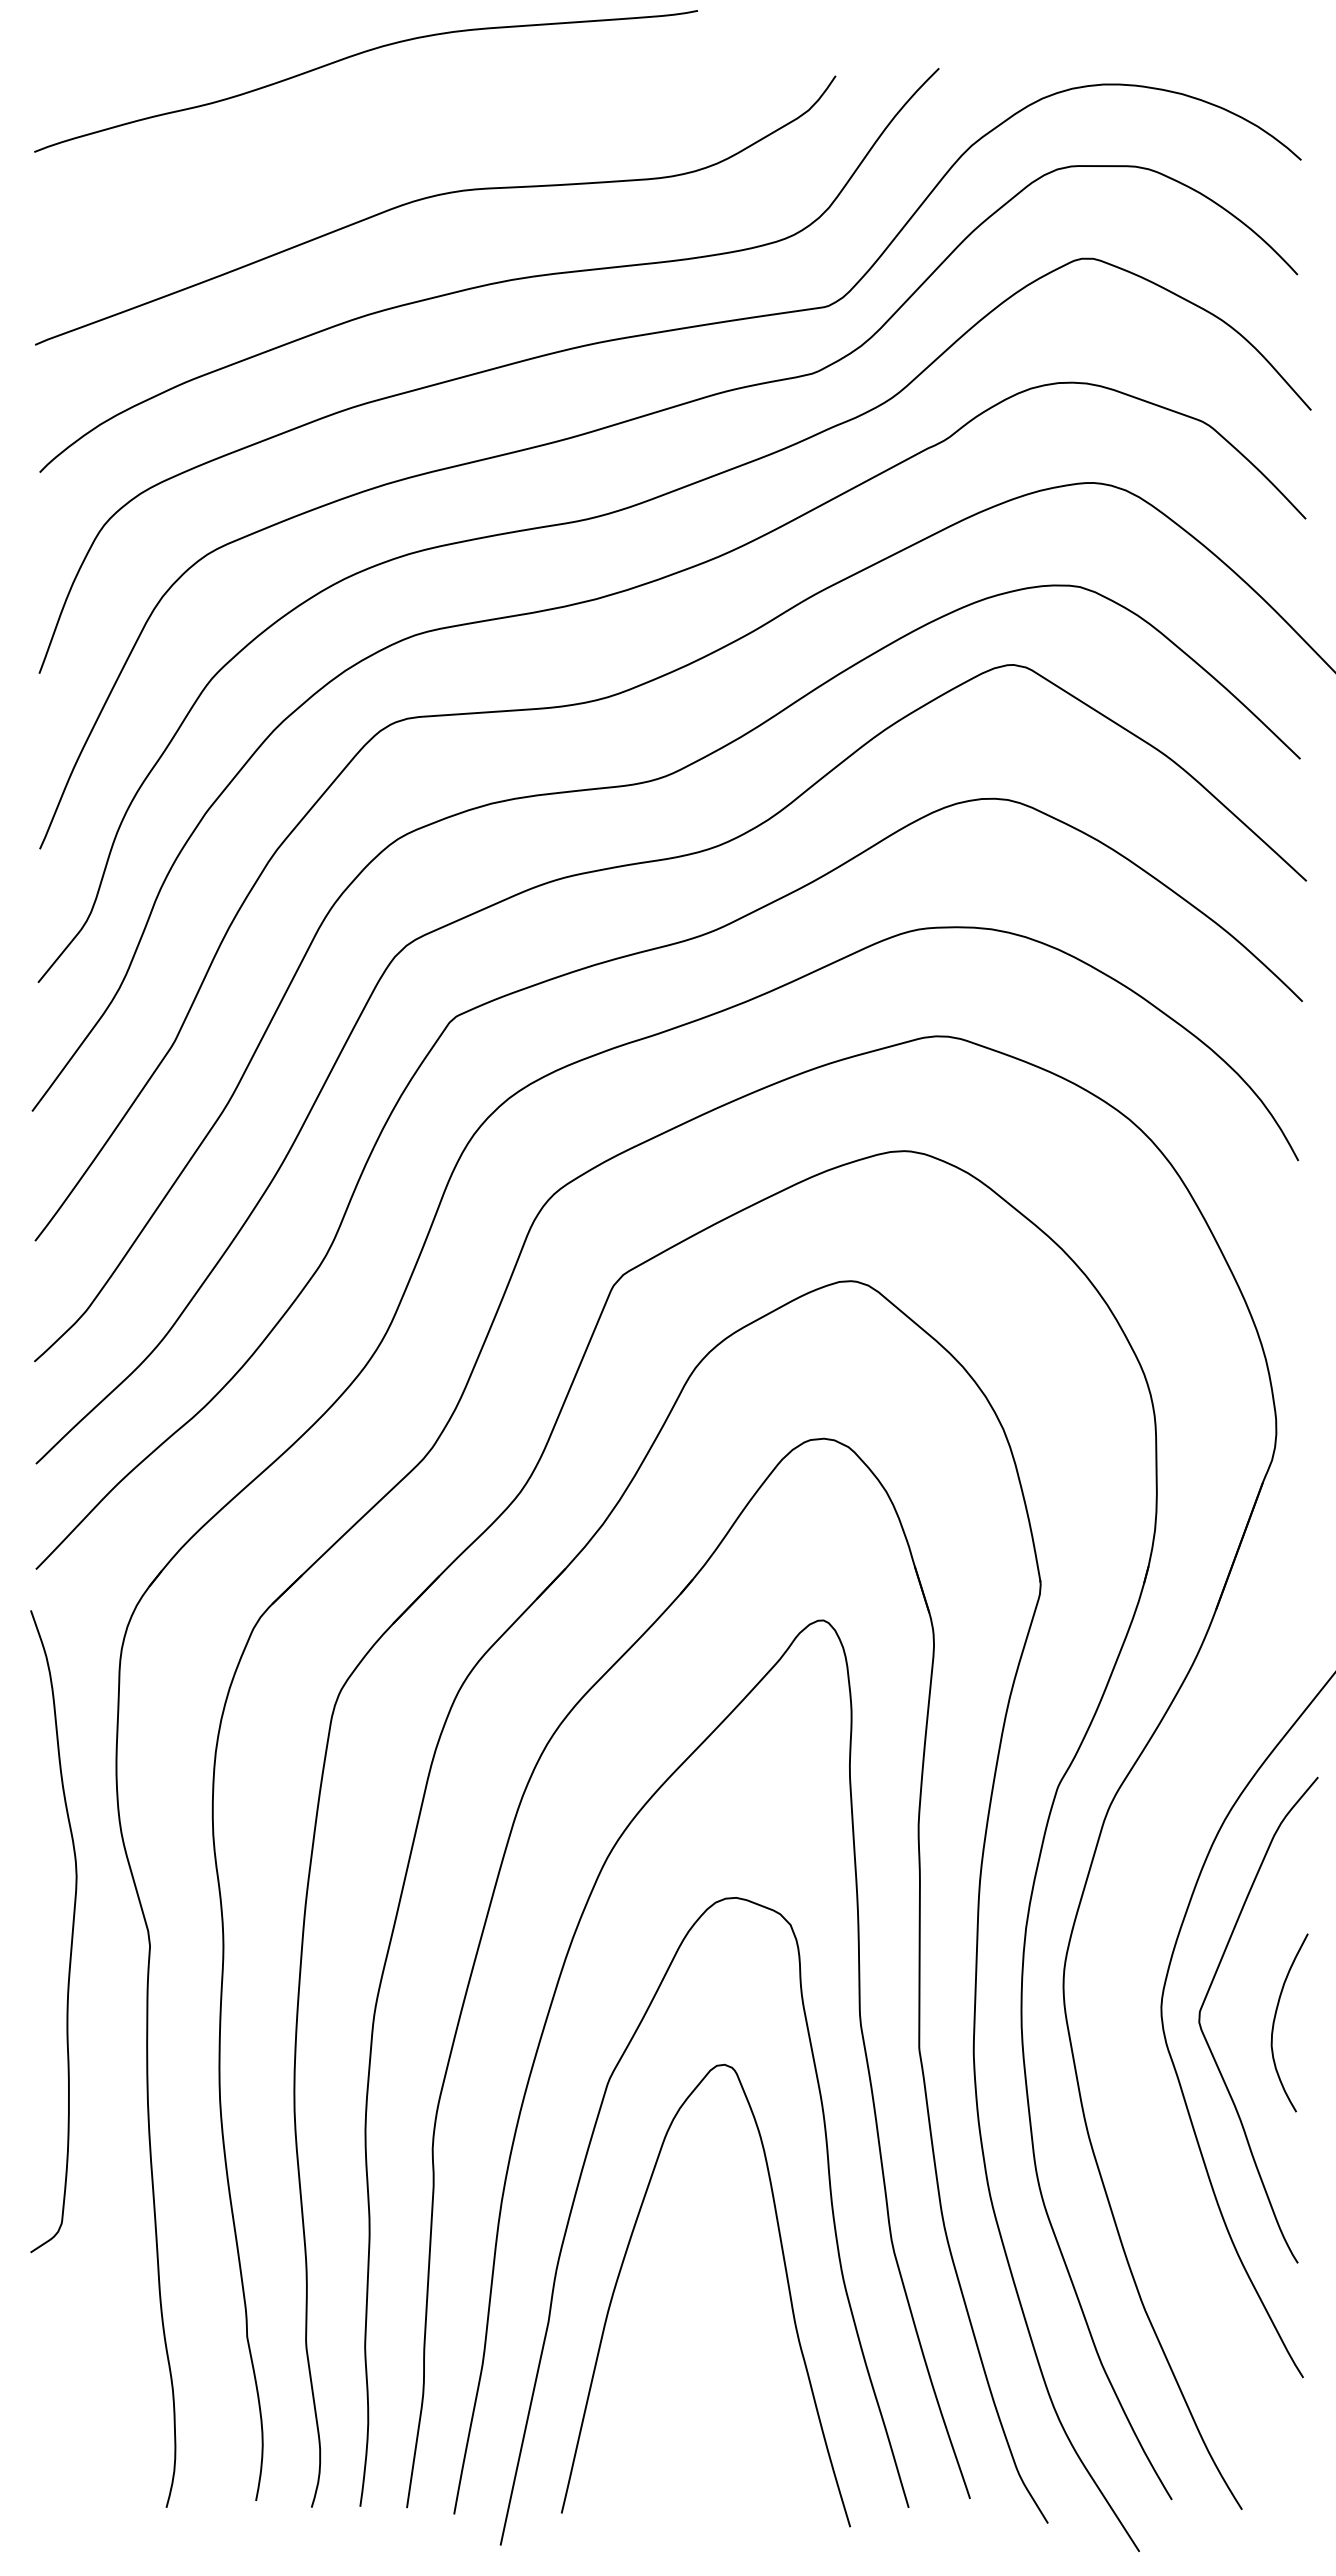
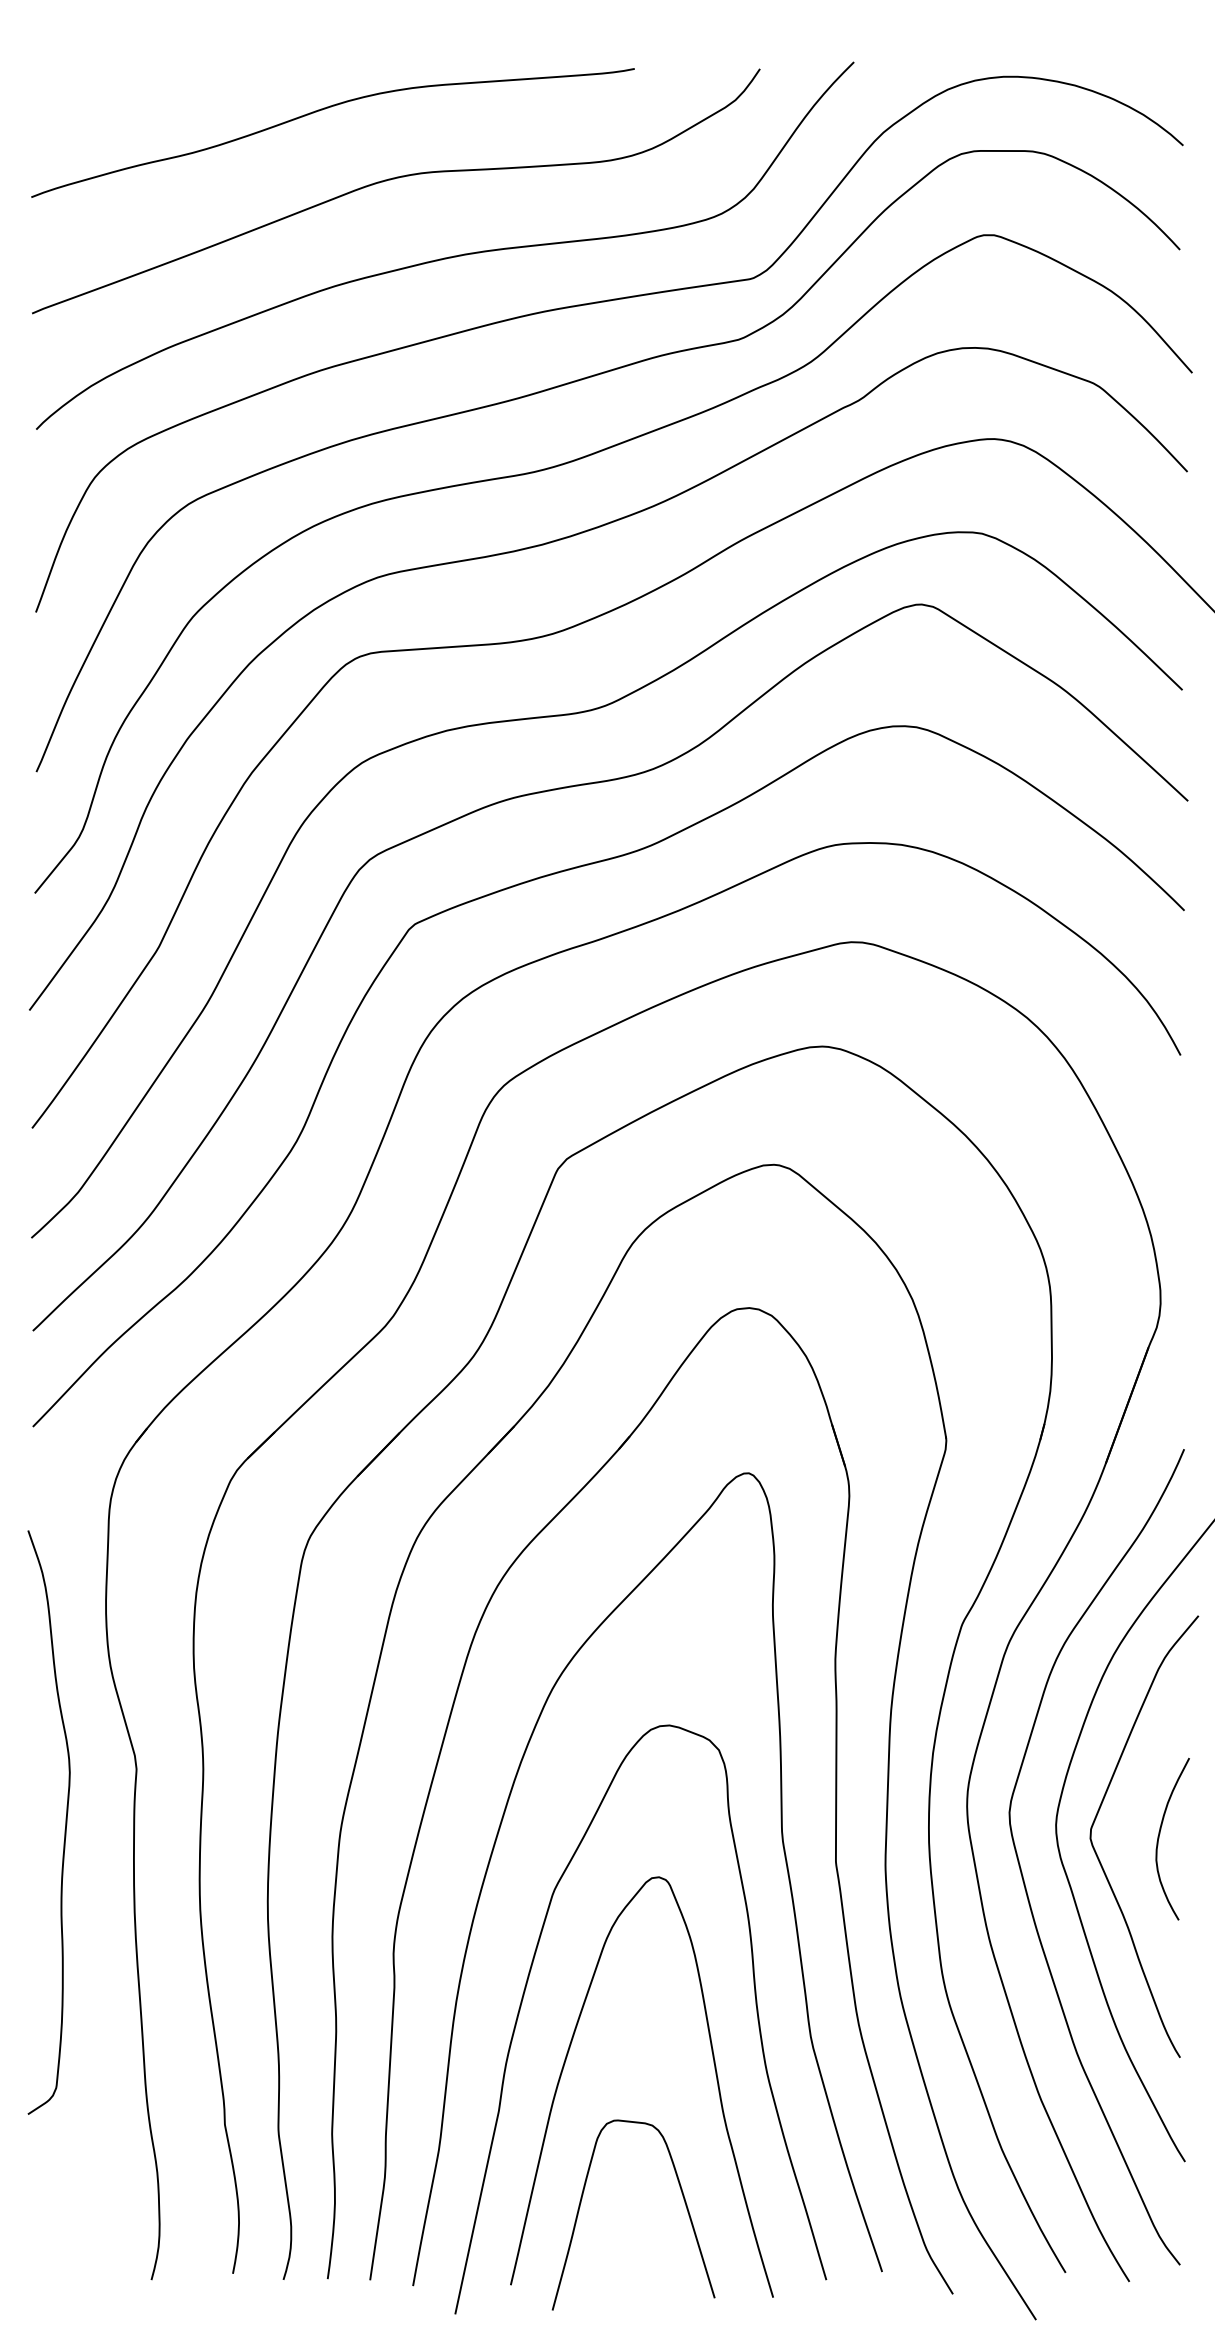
curve: (357, 55) -> (325, 109), moved
curve: (71, 1932) -> (65, 1823), moved
curve: (1125, 2063) -> (1023, 1876), added
curve: (752, 2422) -> (684, 2202), added

